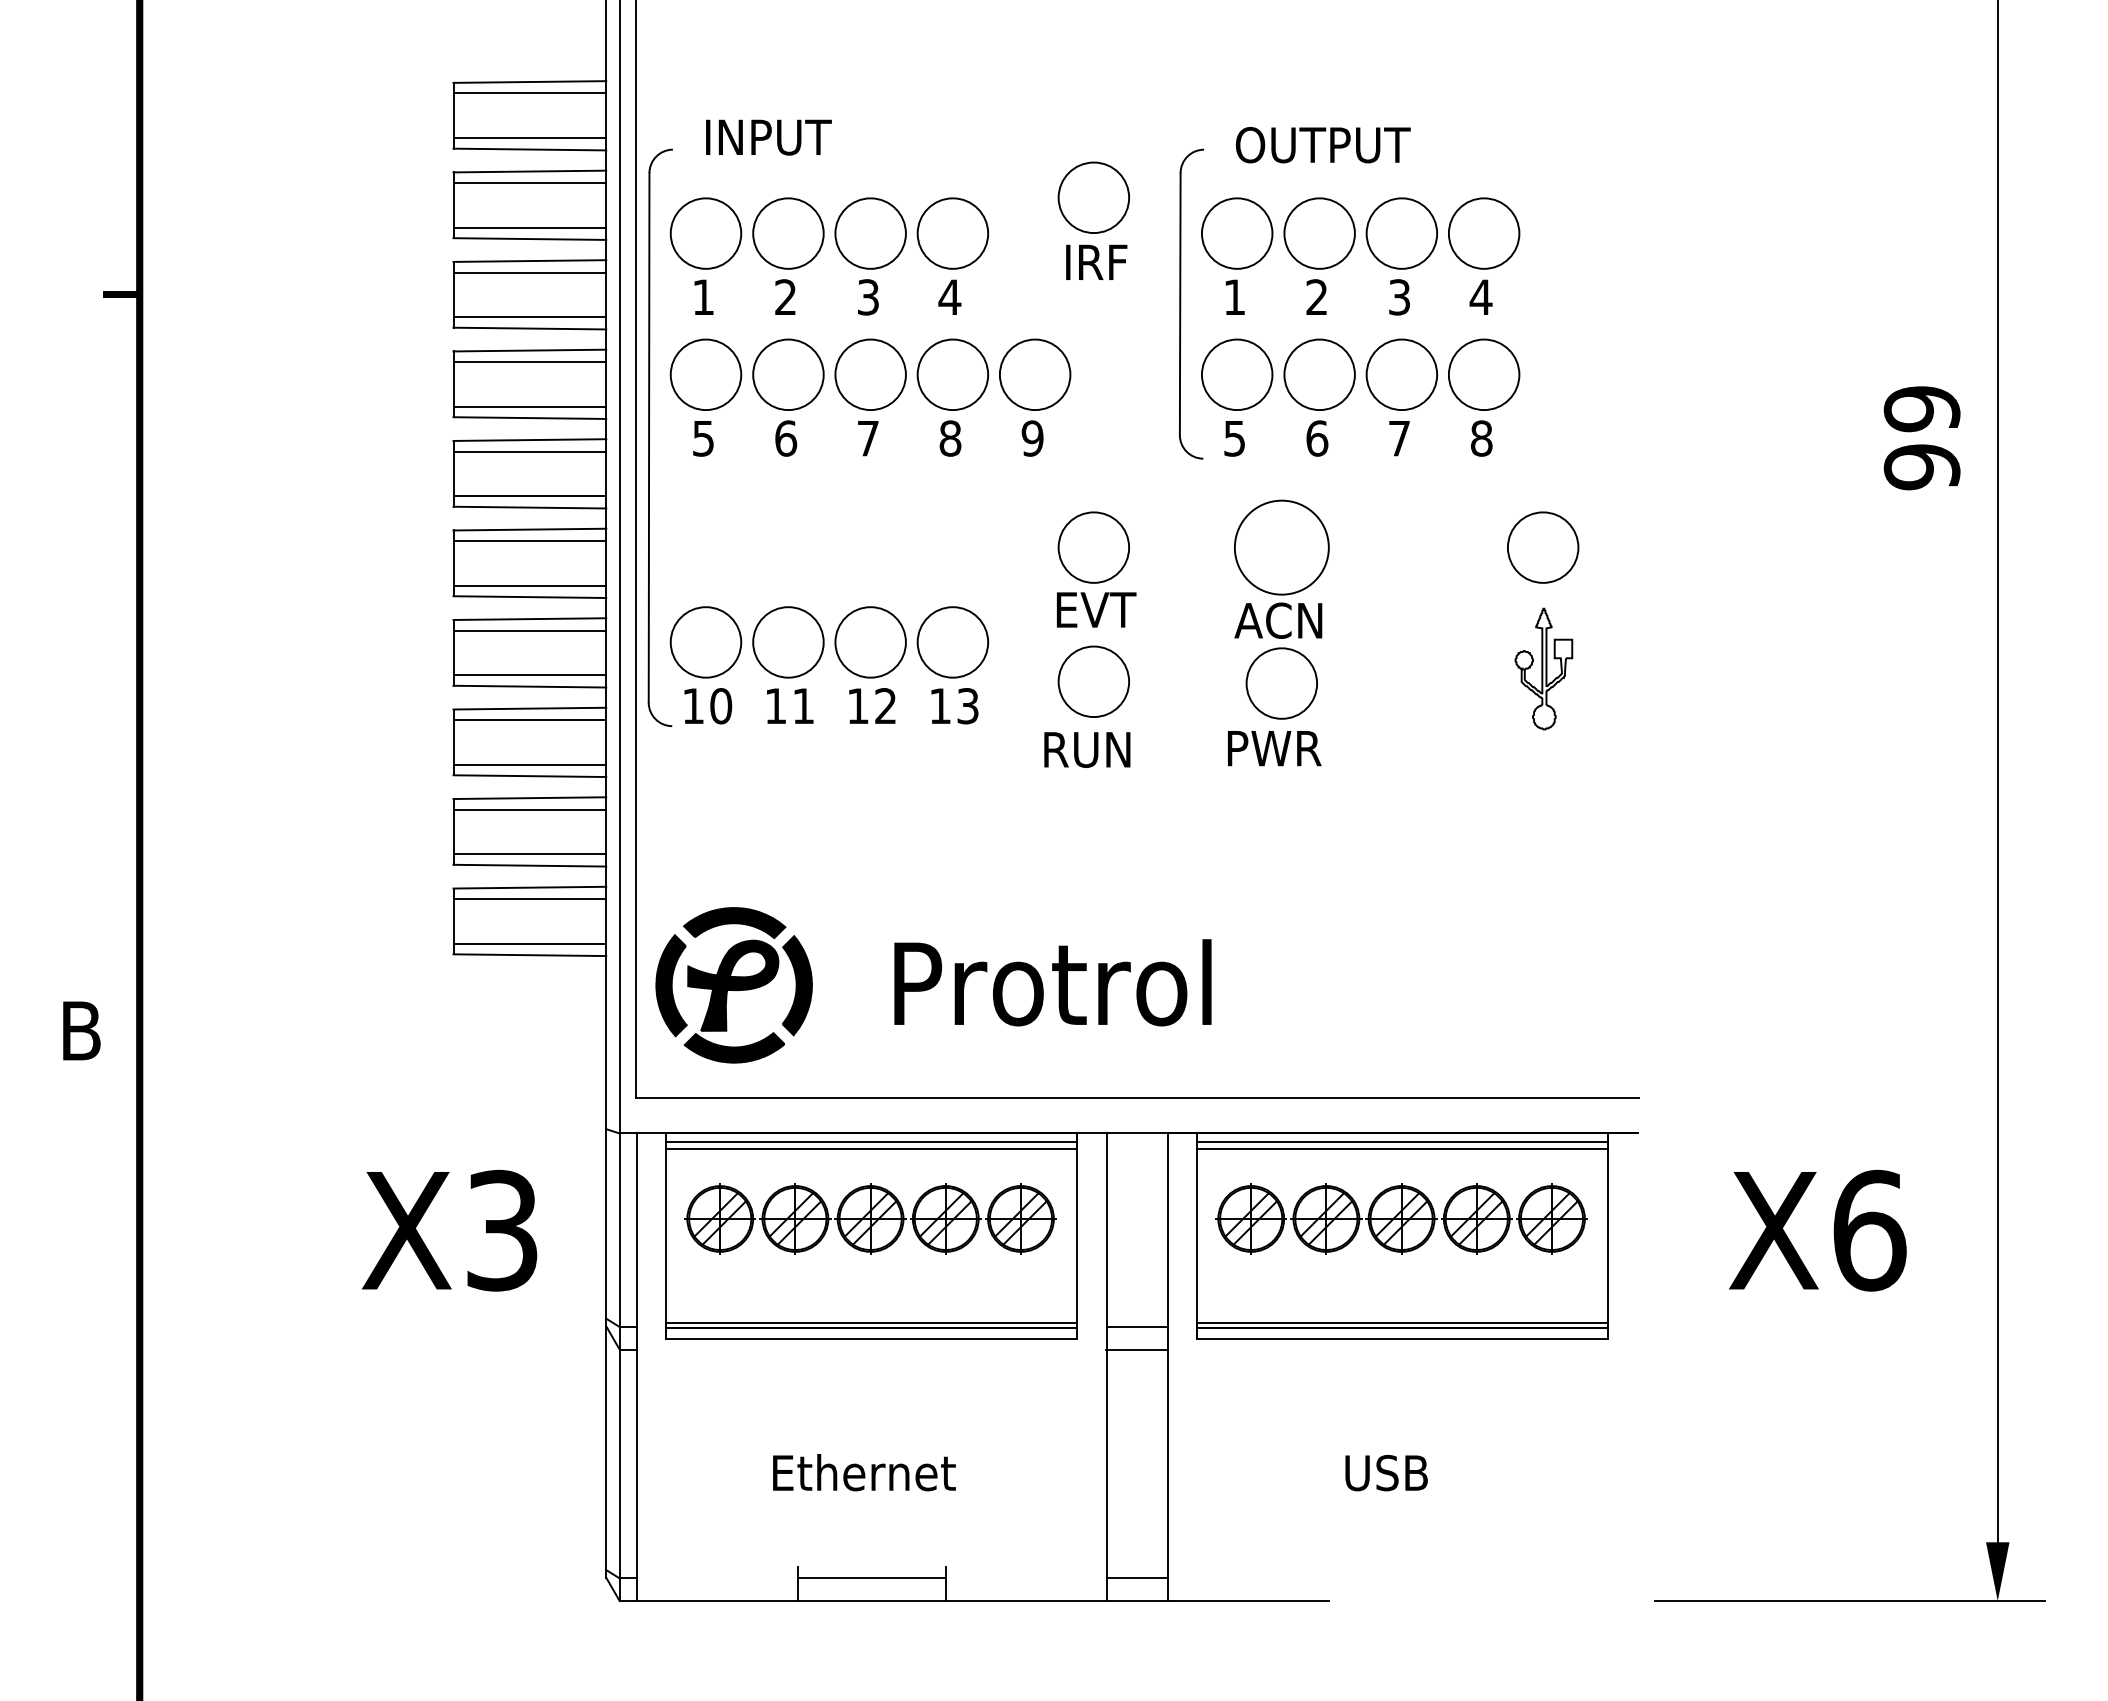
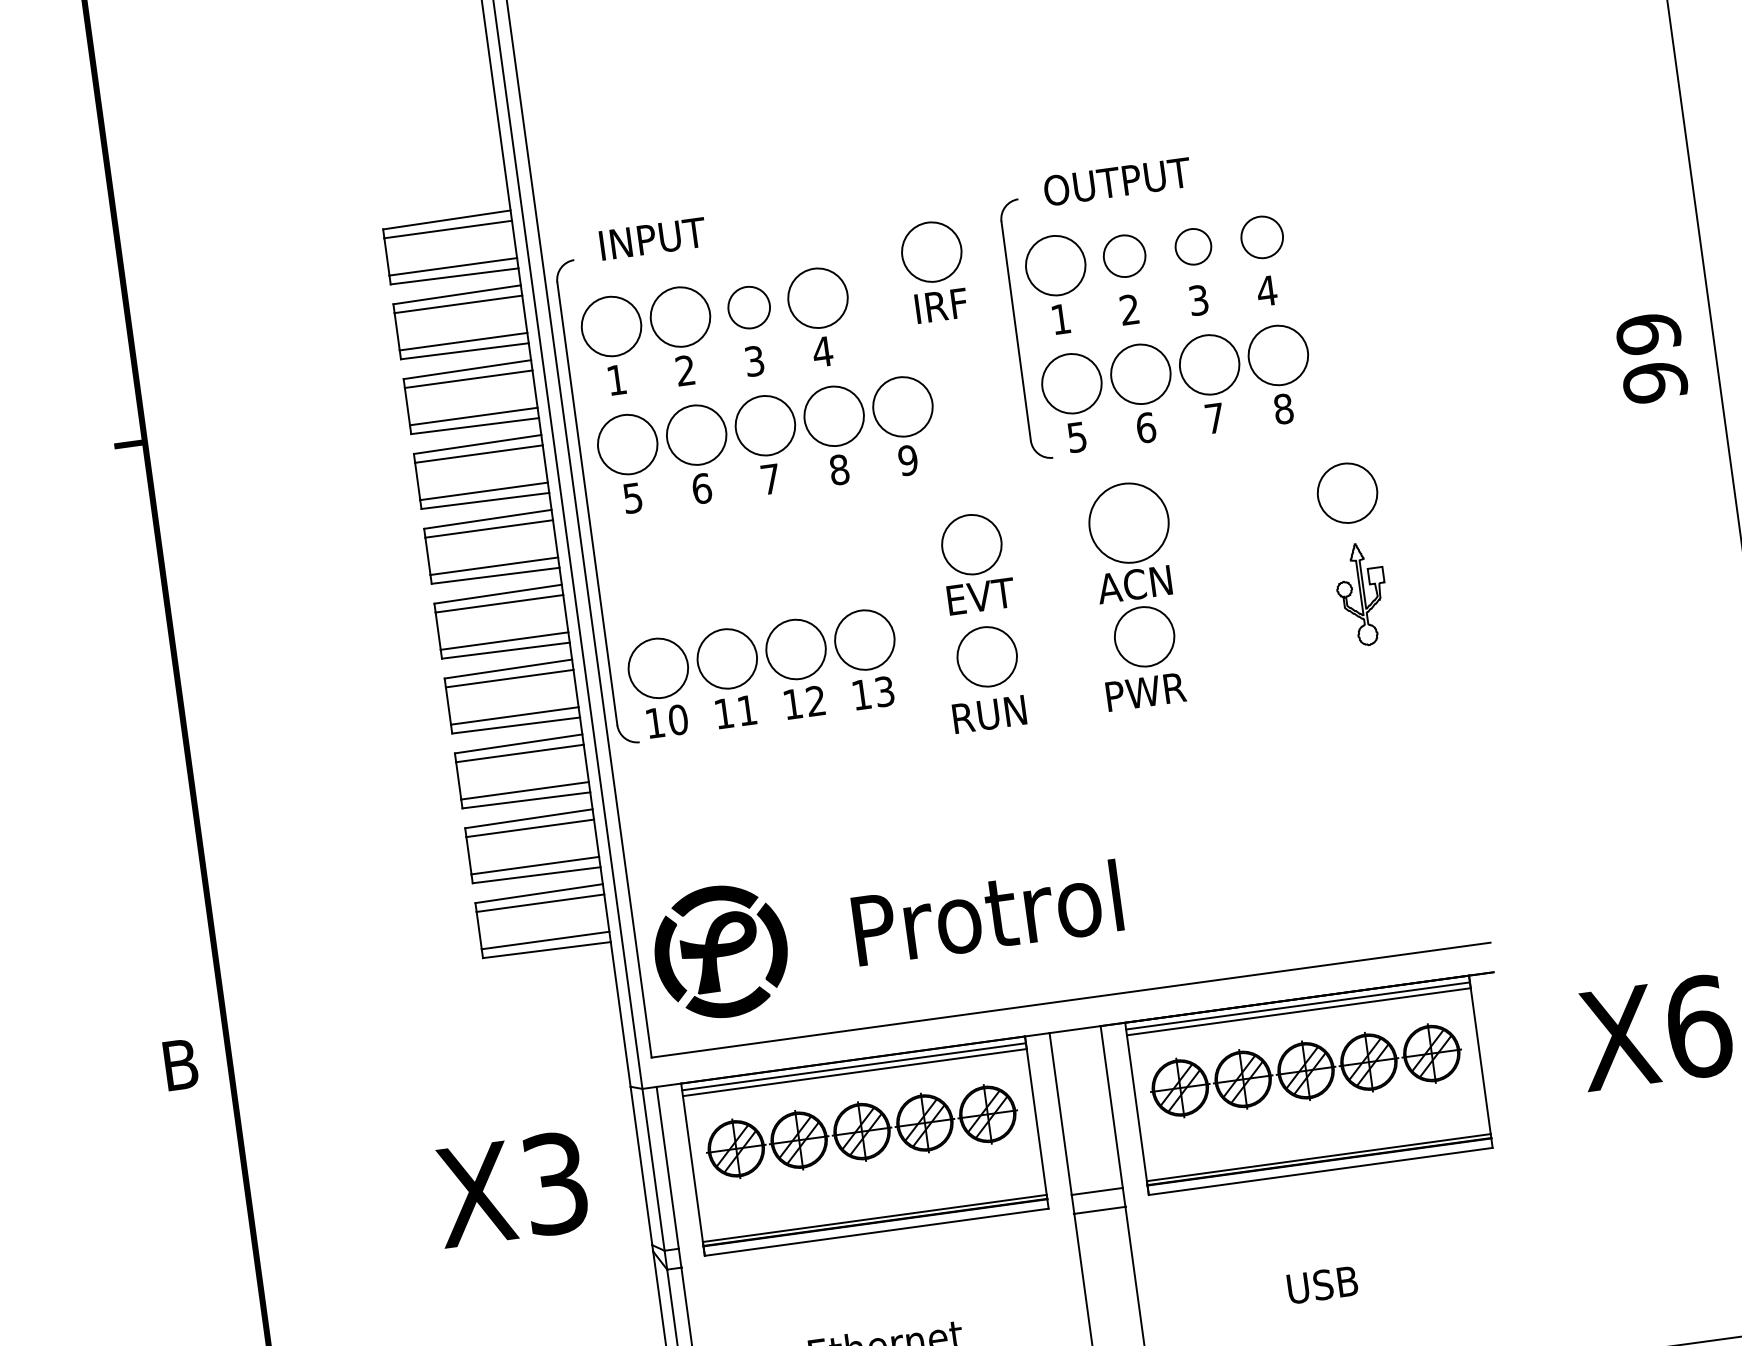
circle: (870, 233) -> (749, 307), size x0.7
circle: (1319, 233) -> (1124, 256), size x0.7
circle: (1401, 233) -> (1193, 246), size x0.6
circle: (1483, 233) -> (1261, 237), size x0.7

